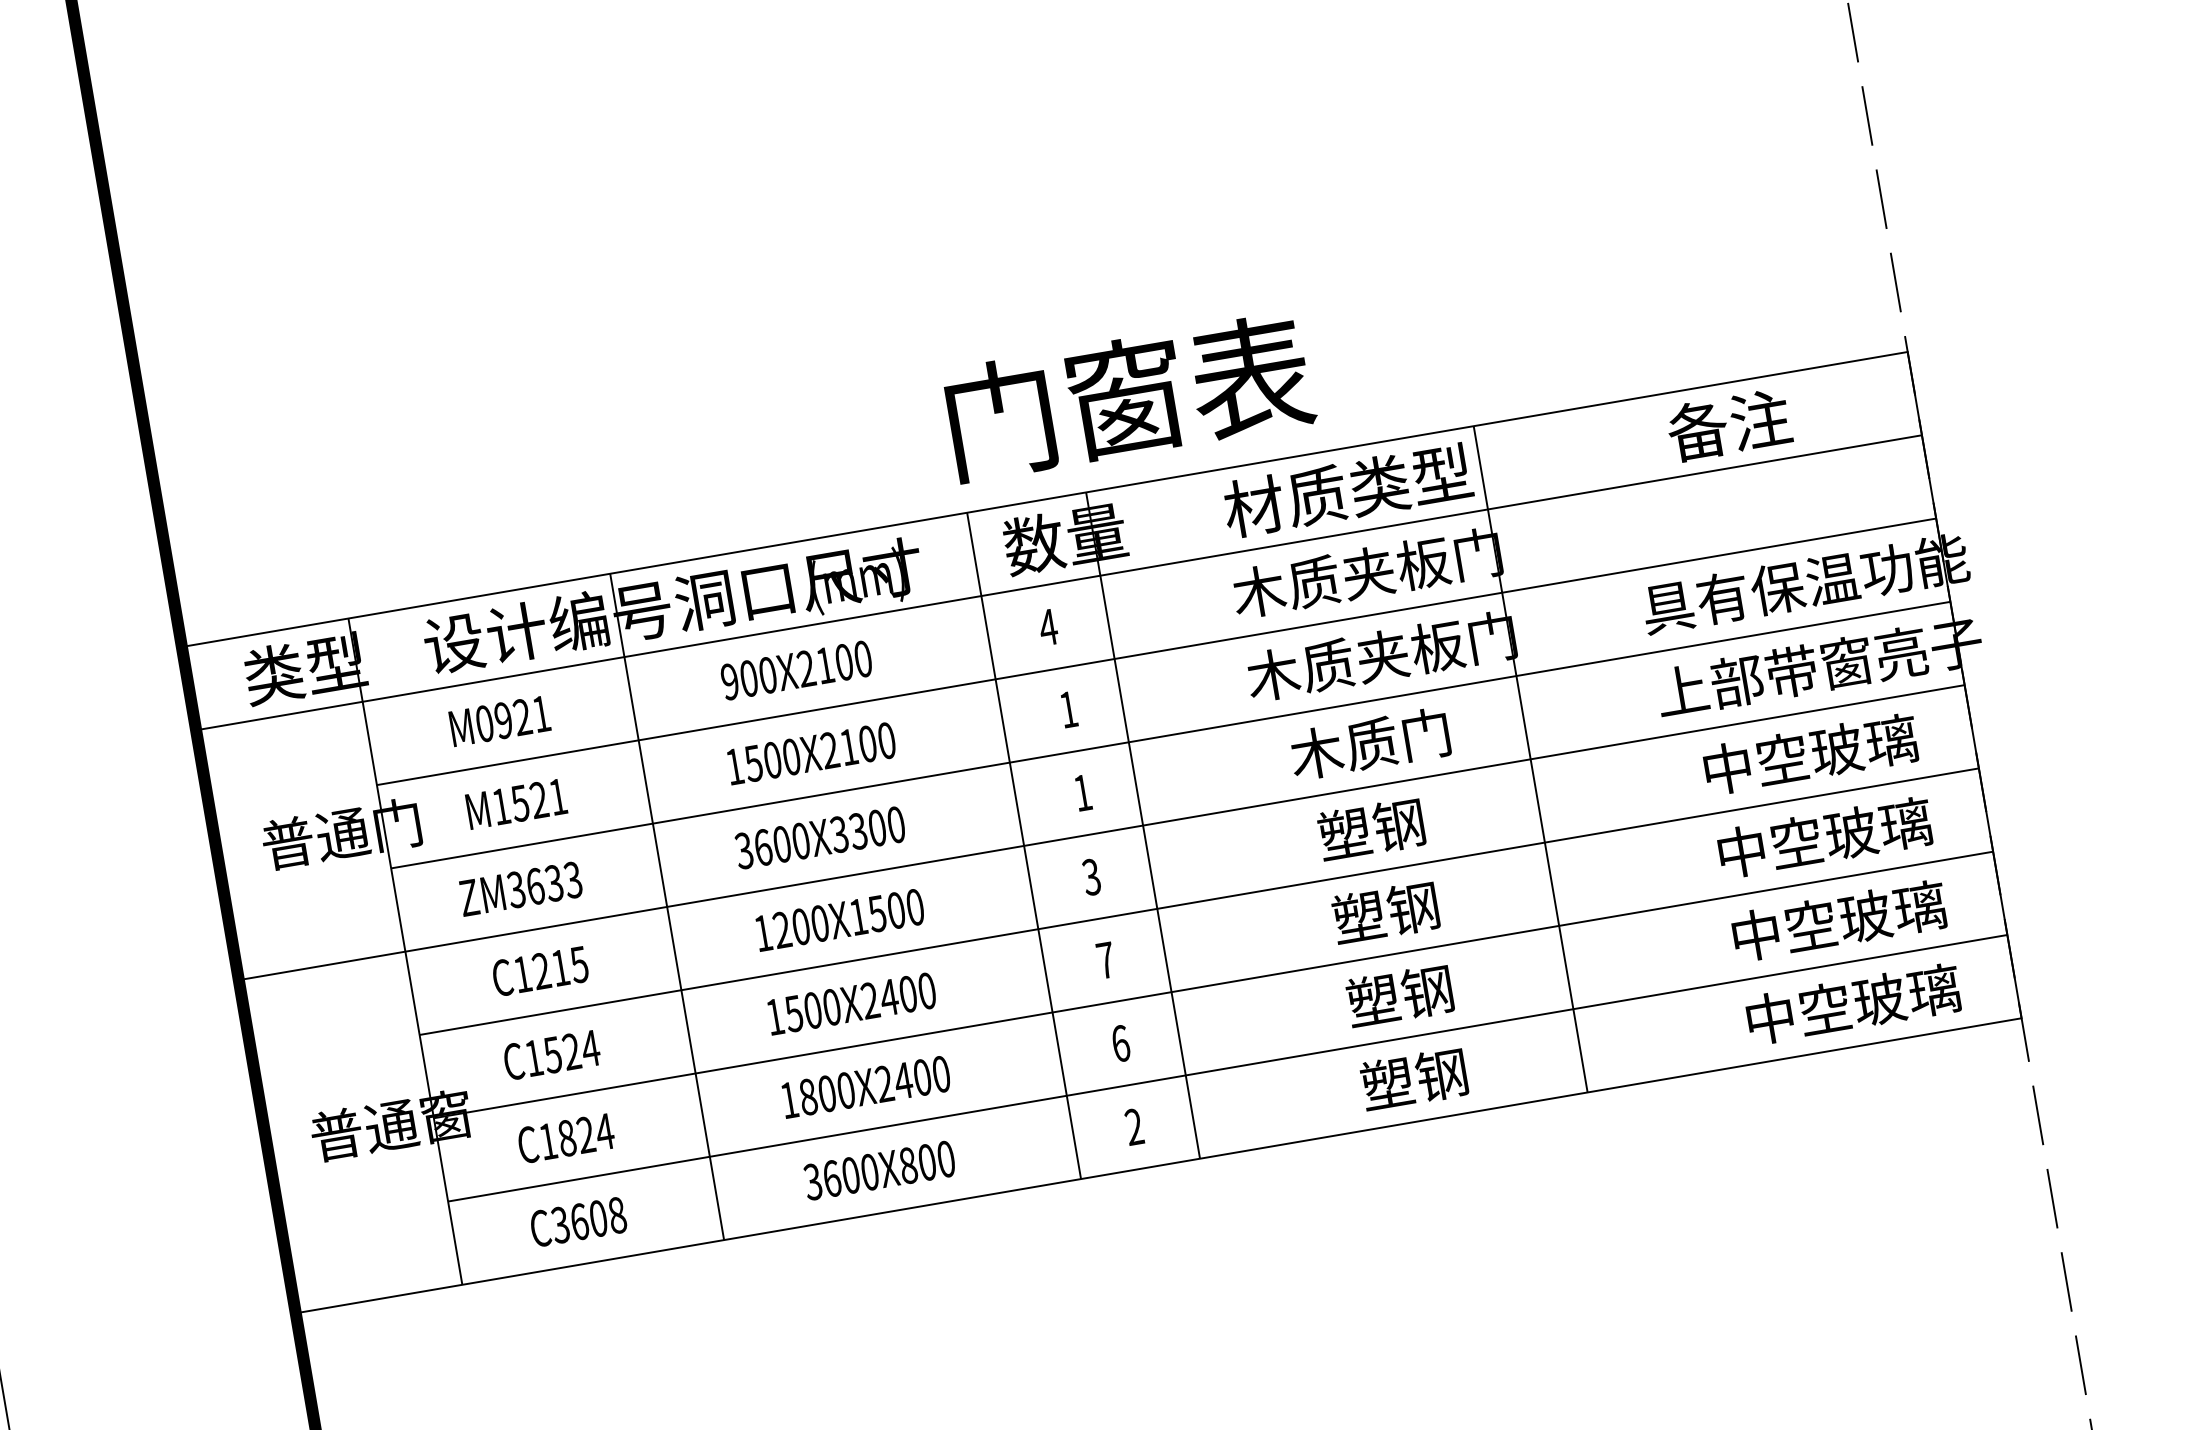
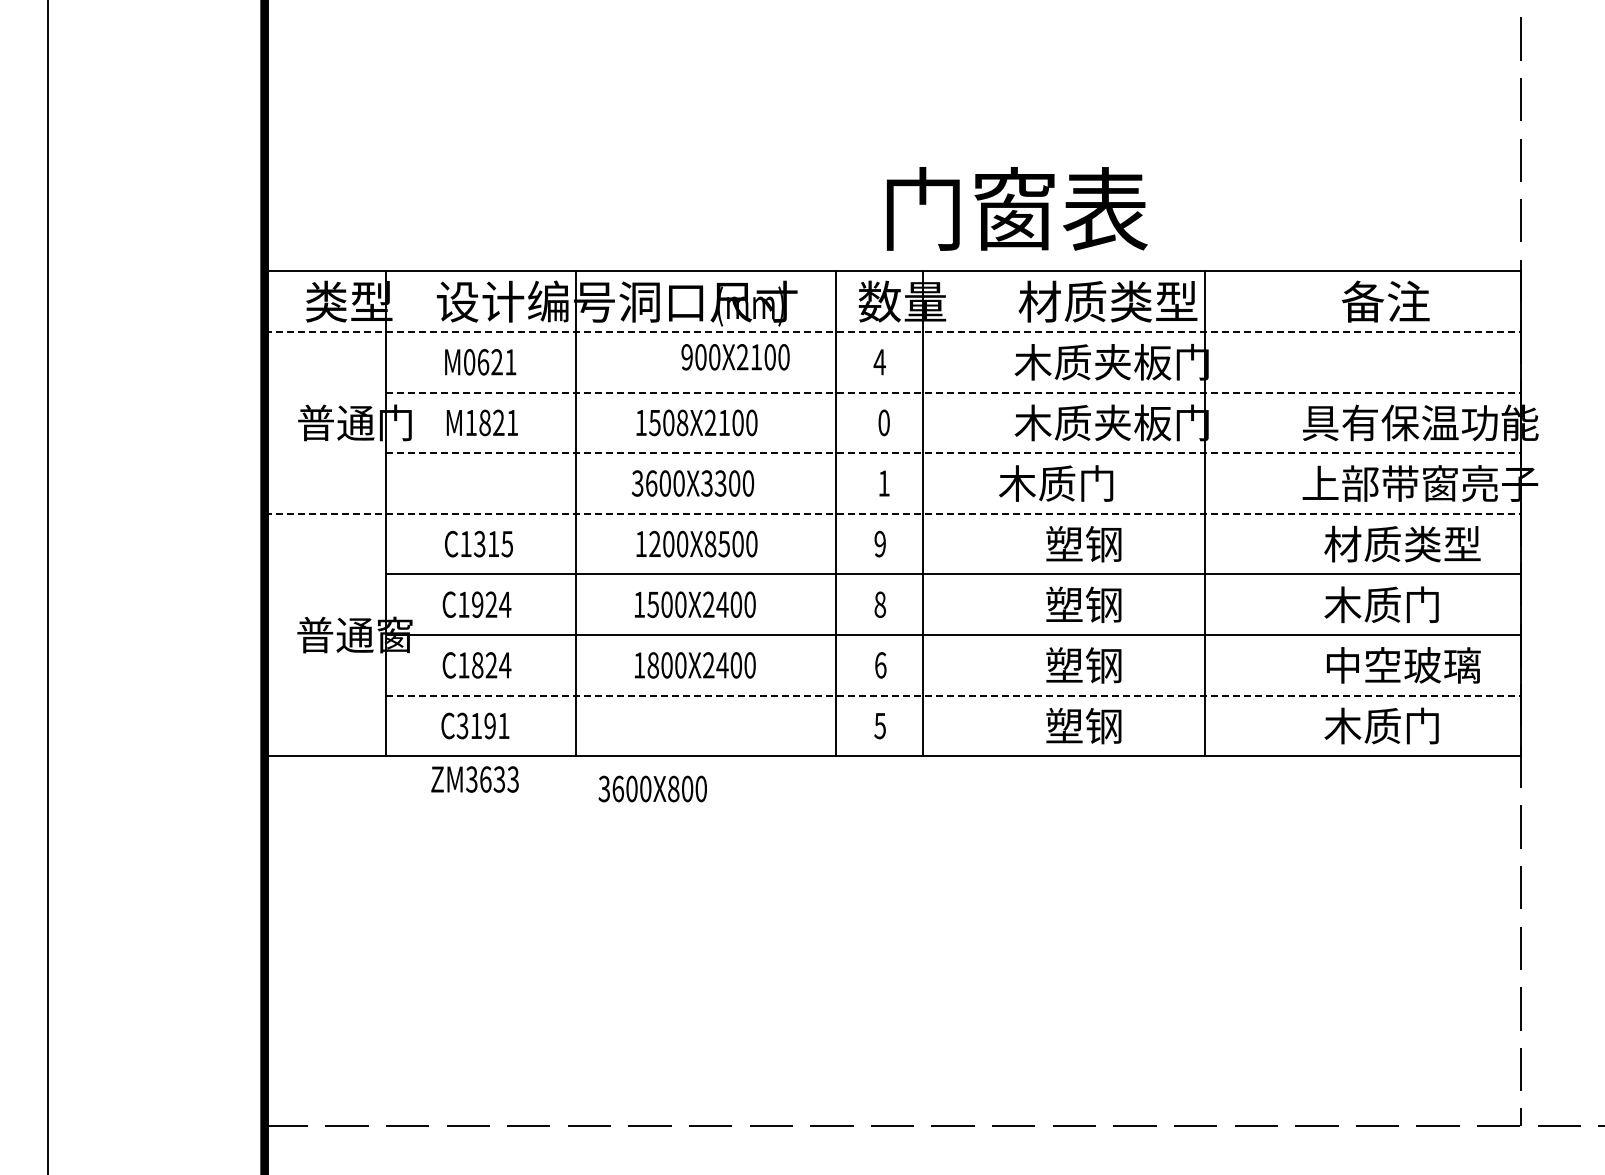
text: (1130, 396) -> (1017, 208), moved
line: (1059, 581) -> (893, 331), solid -> dashed
line: (1156, 651) -> (953, 392), solid -> dashed
text: (796, 670) -> (735, 357), moved
text: (1067, 709) -> (883, 422), 1 -> 0
text: (503, 720) -> (483, 362), M0921 -> M0621
line: (1171, 735) -> (953, 453), solid -> dashed
text: (1370, 743) -> (1056, 483), moved
text: (1809, 753) -> (1402, 543), 中空玻璃 -> 材质类型
text: (791, 756) -> (682, 422), 1500X2100 -> 1508X2100
text: (519, 803) -> (484, 422), M1521 -> M1821
line: (1102, 831) -> (893, 513), solid -> dashed
text: (1823, 837) -> (1402, 604), 中空玻璃 -> 木质门
text: (1090, 877) -> (879, 544), 3 -> 9
text: (520, 889) -> (474, 779), moved
text: (858, 917) -> (710, 544), 1200X1500 -> 1200X8500
text: (1104, 960) -> (879, 604), 7 -> 8
text: (541, 971) -> (479, 544), C1215 -> C1315
text: (1851, 1003) -> (1402, 725), 中空玻璃 -> 木质门
text: (552, 1054) -> (477, 604), C1524 -> C1924
line: (1227, 1067) -> (953, 695), solid -> dashed
text: (1133, 1126) -> (879, 725), 2 -> 5
text: (879, 1169) -> (652, 788), moved
text: (598, 1217) -> (490, 725), C3608 -> C3191

